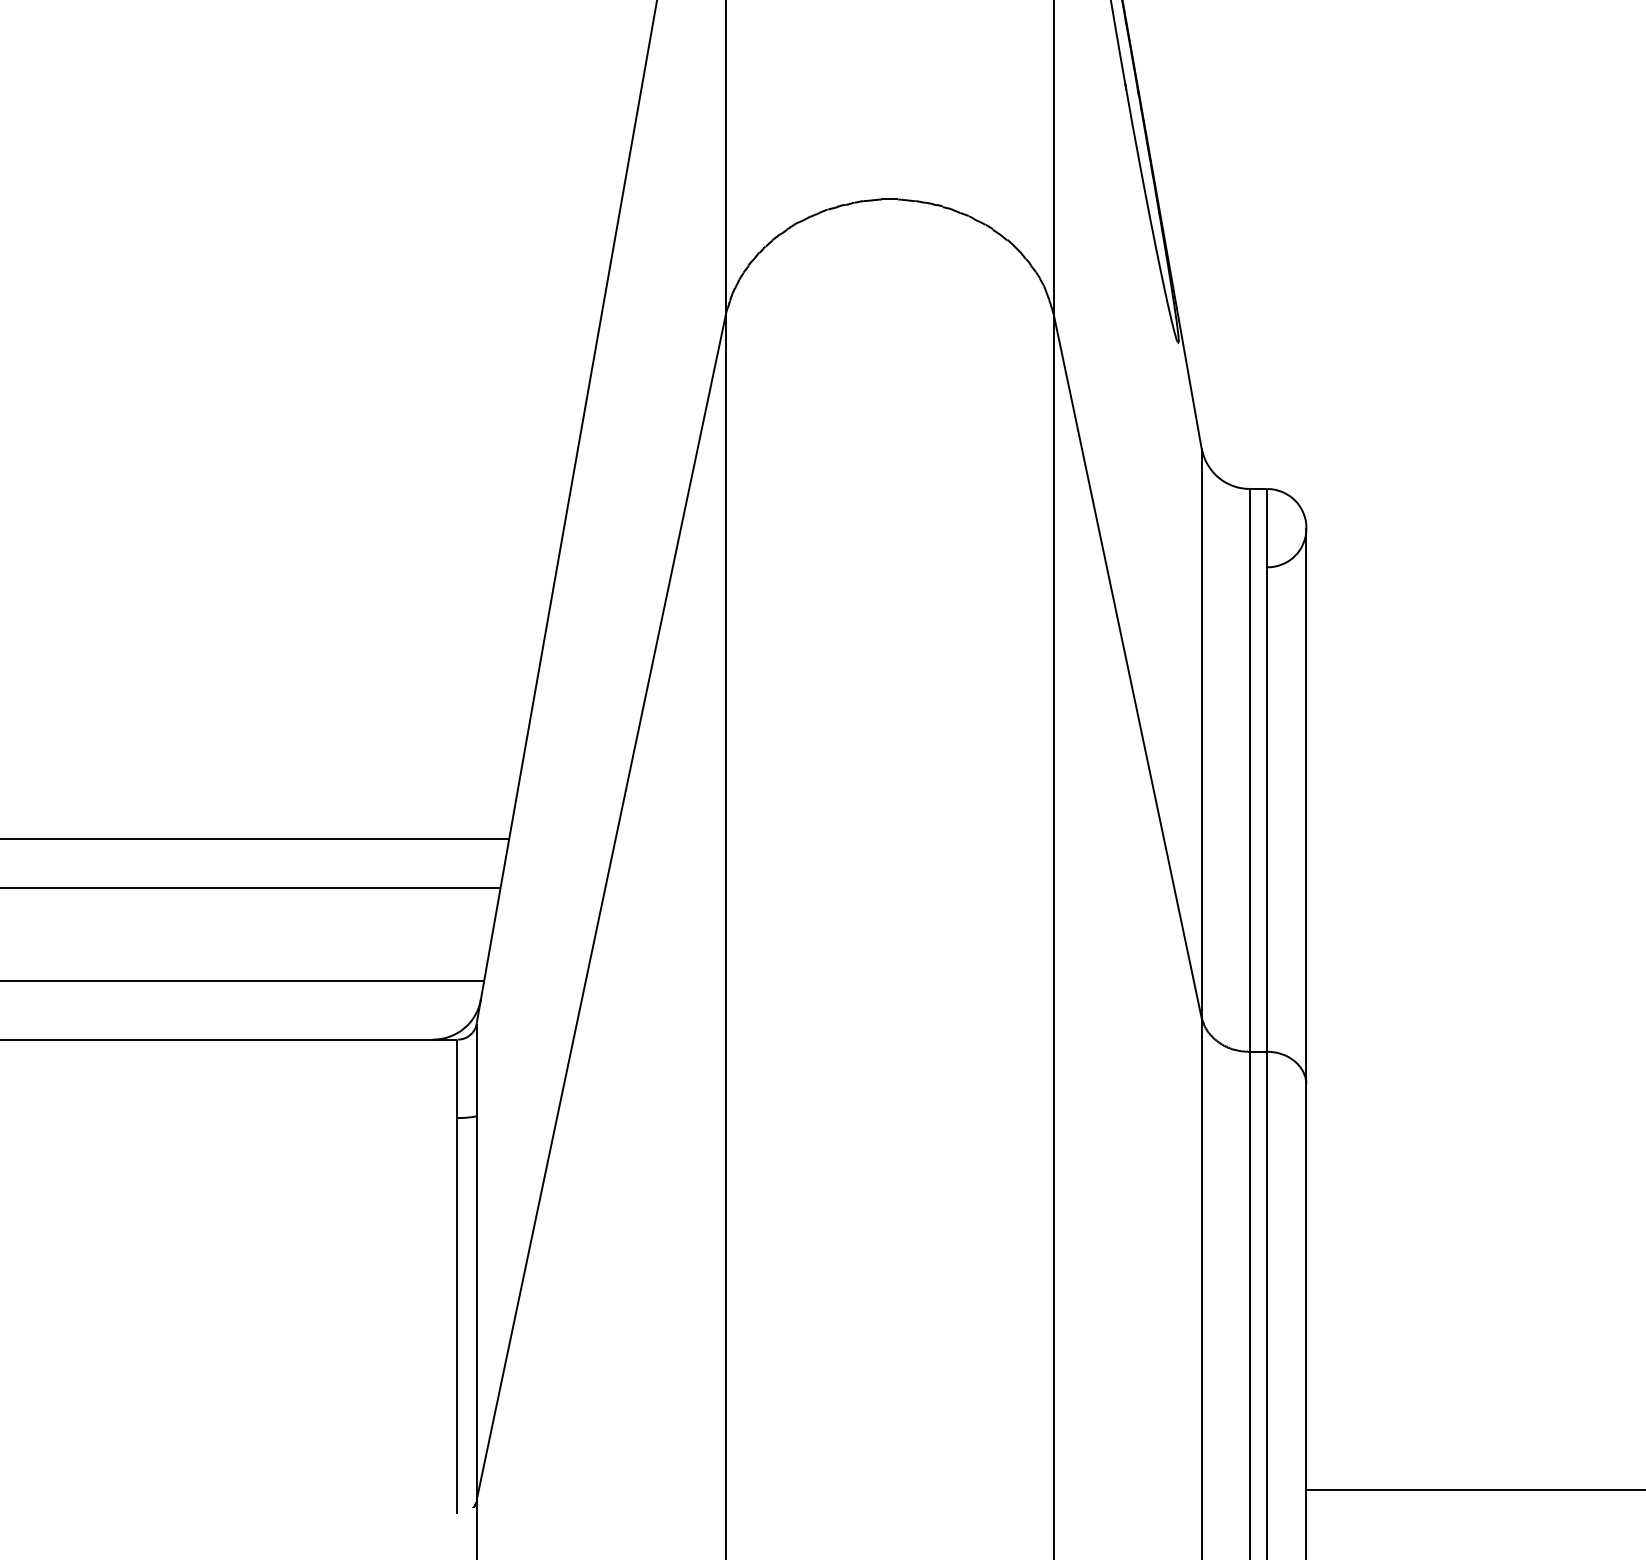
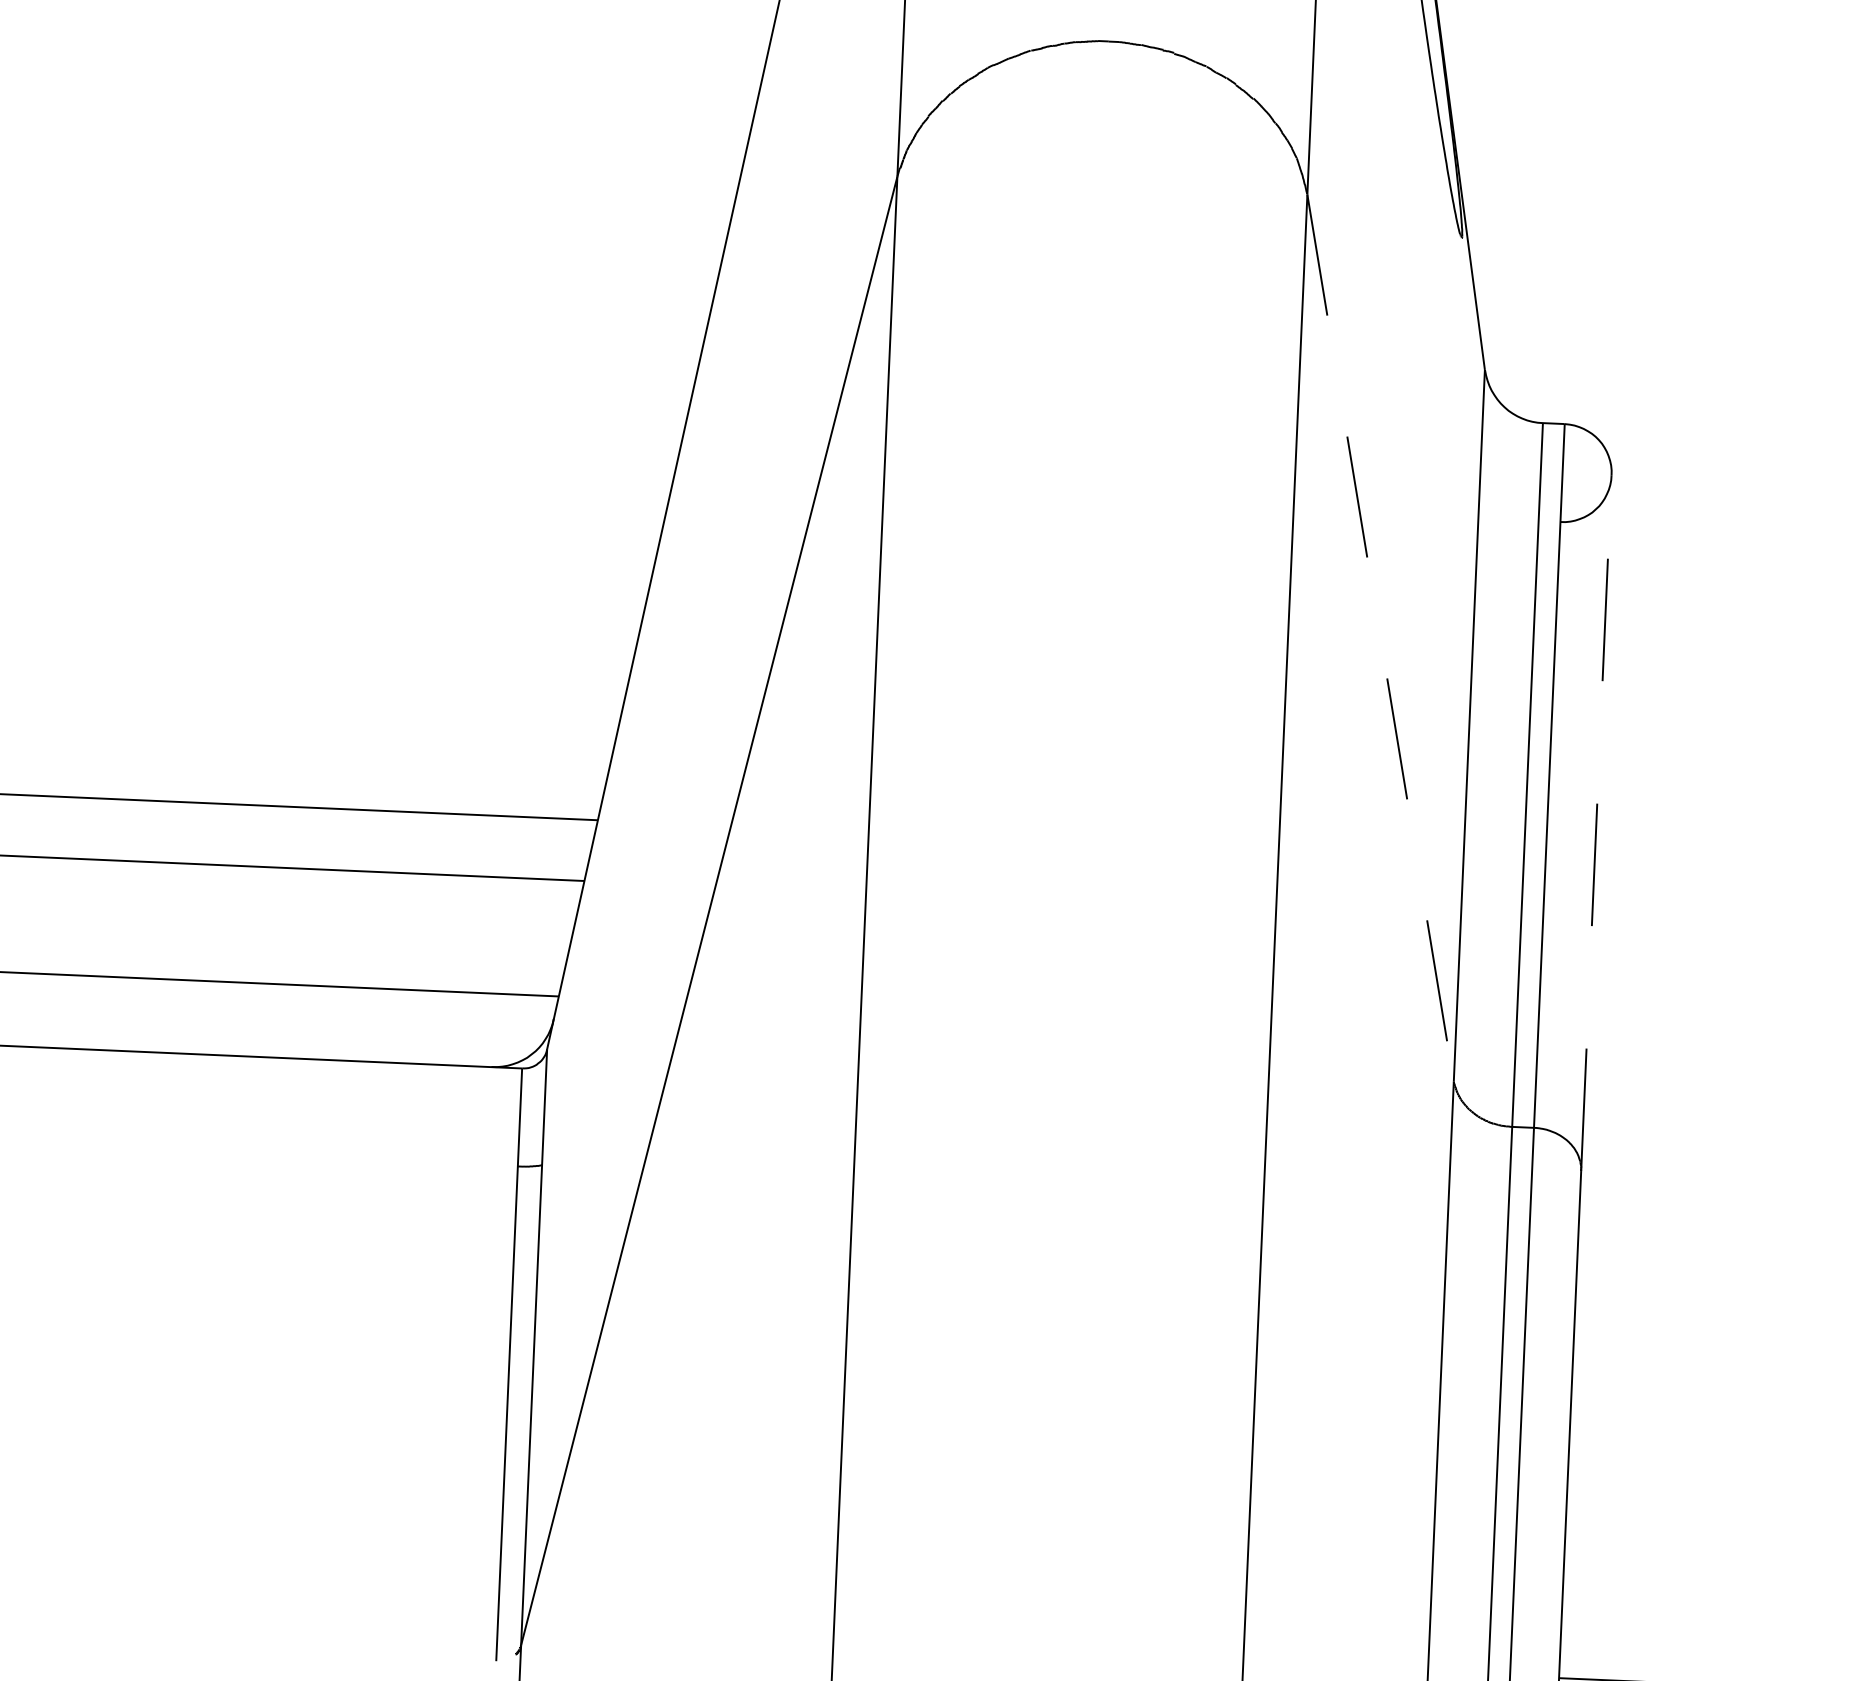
line: (1127, 666) -> (1380, 638), solid -> dashed
line: (1306, 805) -> (1596, 822), solid -> dashed

